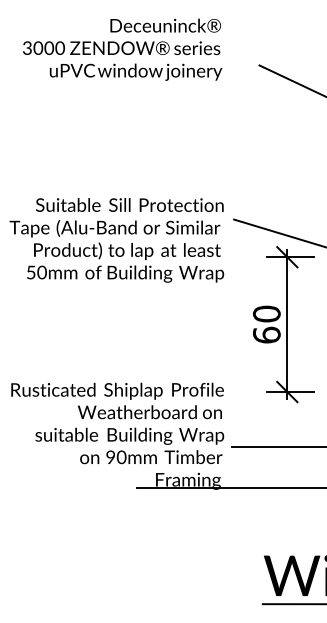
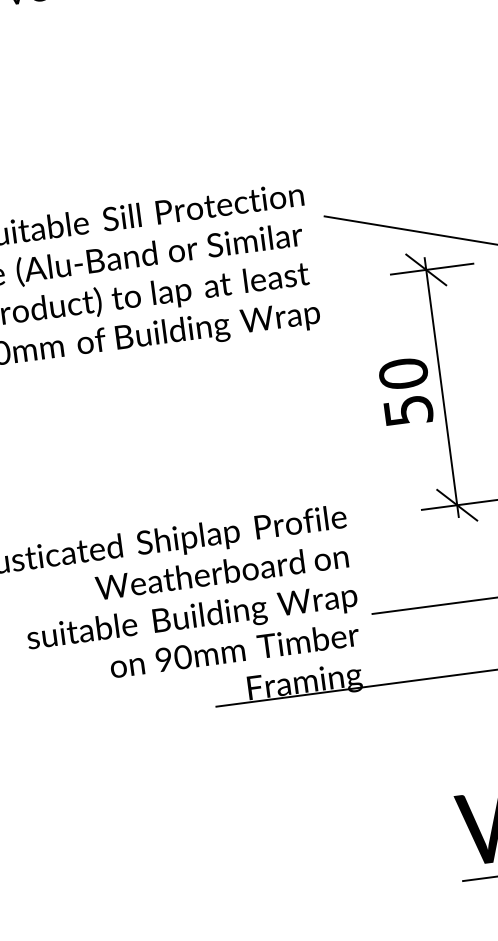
text: (266, 334) -> (407, 409), 60 -> 50

